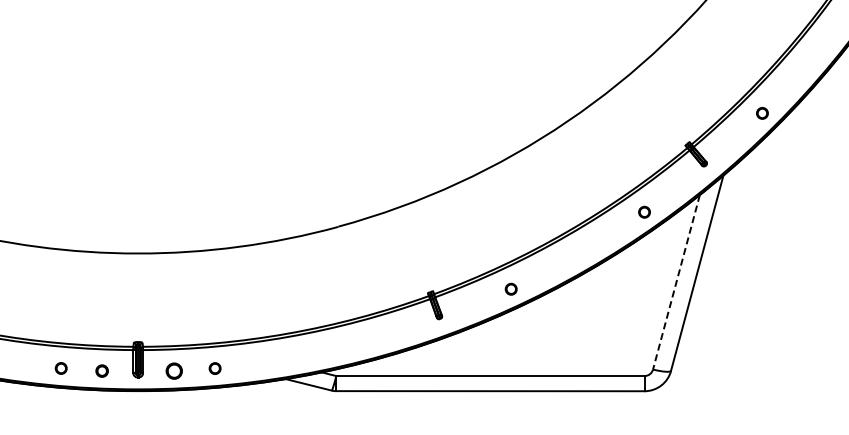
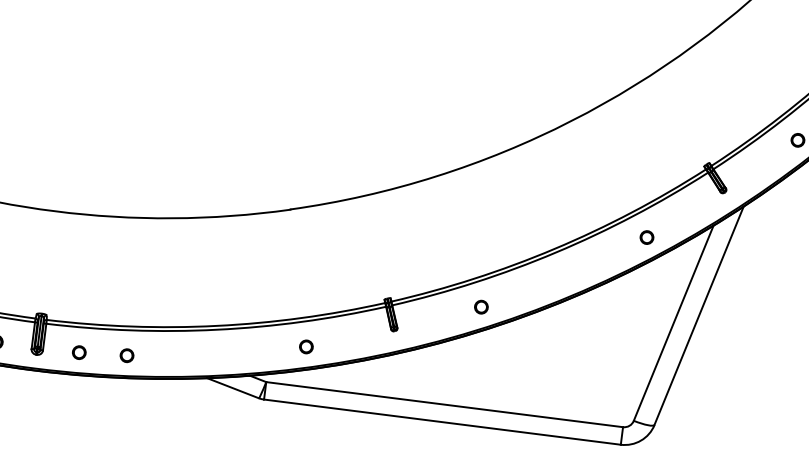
line: (676, 282) -> (673, 323), dashed -> solid
circle: (366, 341) -> (306, 346), added
circle: (173, 370) -> (78, 351), size x0.71

